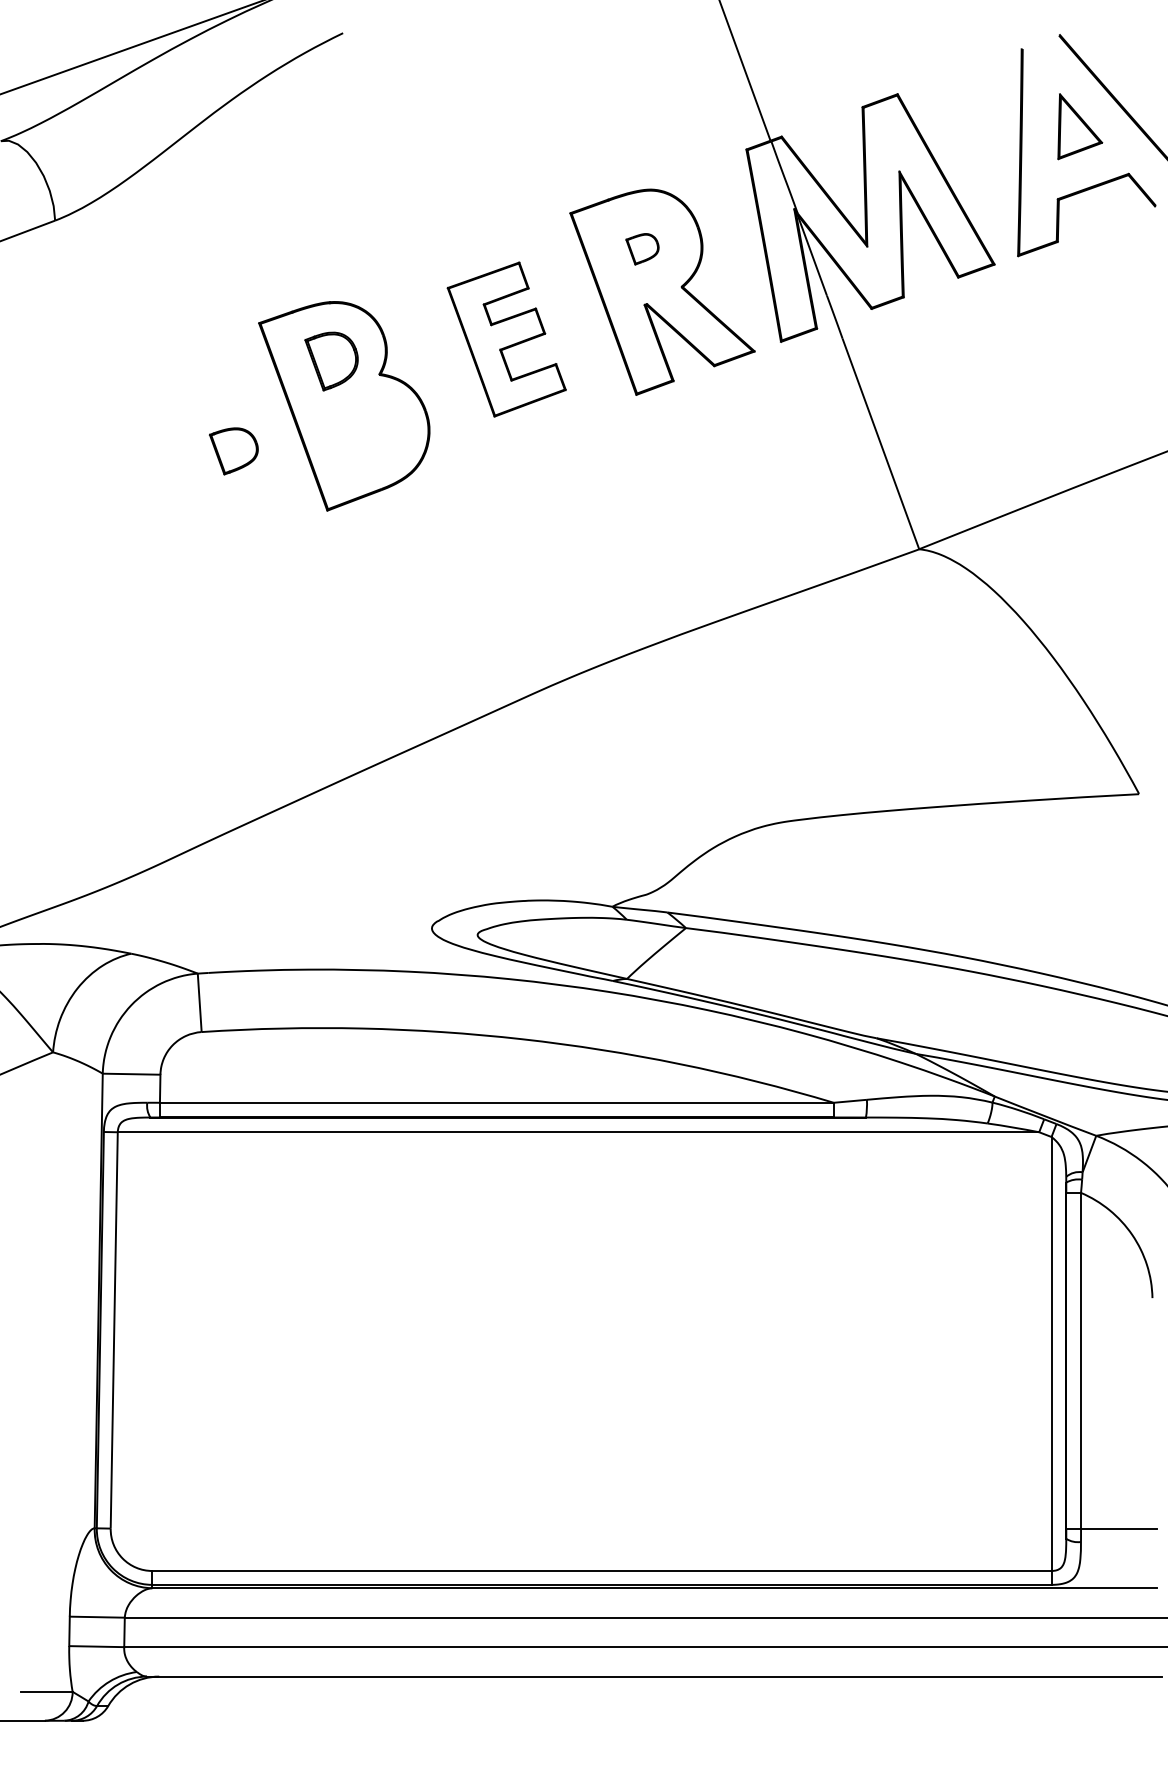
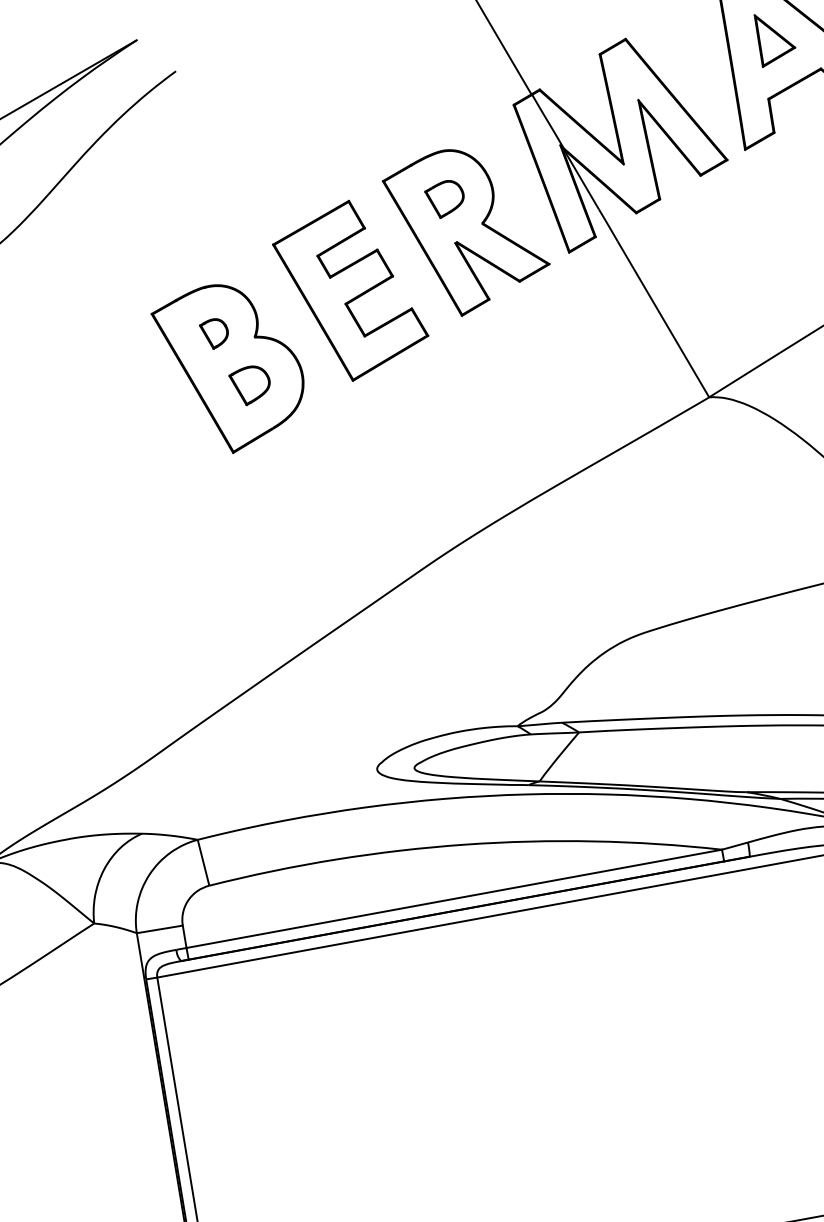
part: (642, 249) -> (445, 199), size x1.43
part: (506, 339) -> (350, 290), size x1.43
part: (331, 361) -> (214, 333), size x0.62
part: (233, 451) -> (250, 385), moved

